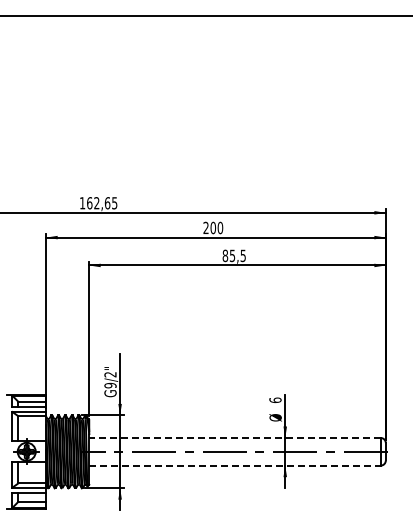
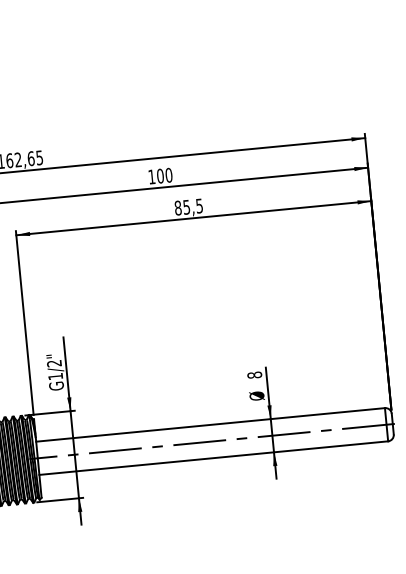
text: (205, 227) -> (151, 176), 200 -> 100
text: (110, 385) -> (55, 376), G9/2" -> G1/2"
text: (275, 400) -> (254, 375), 6 -> 8
line: (234, 437) -> (210, 424), dashed -> solid
line: (234, 465) -> (213, 457), dashed -> solid

